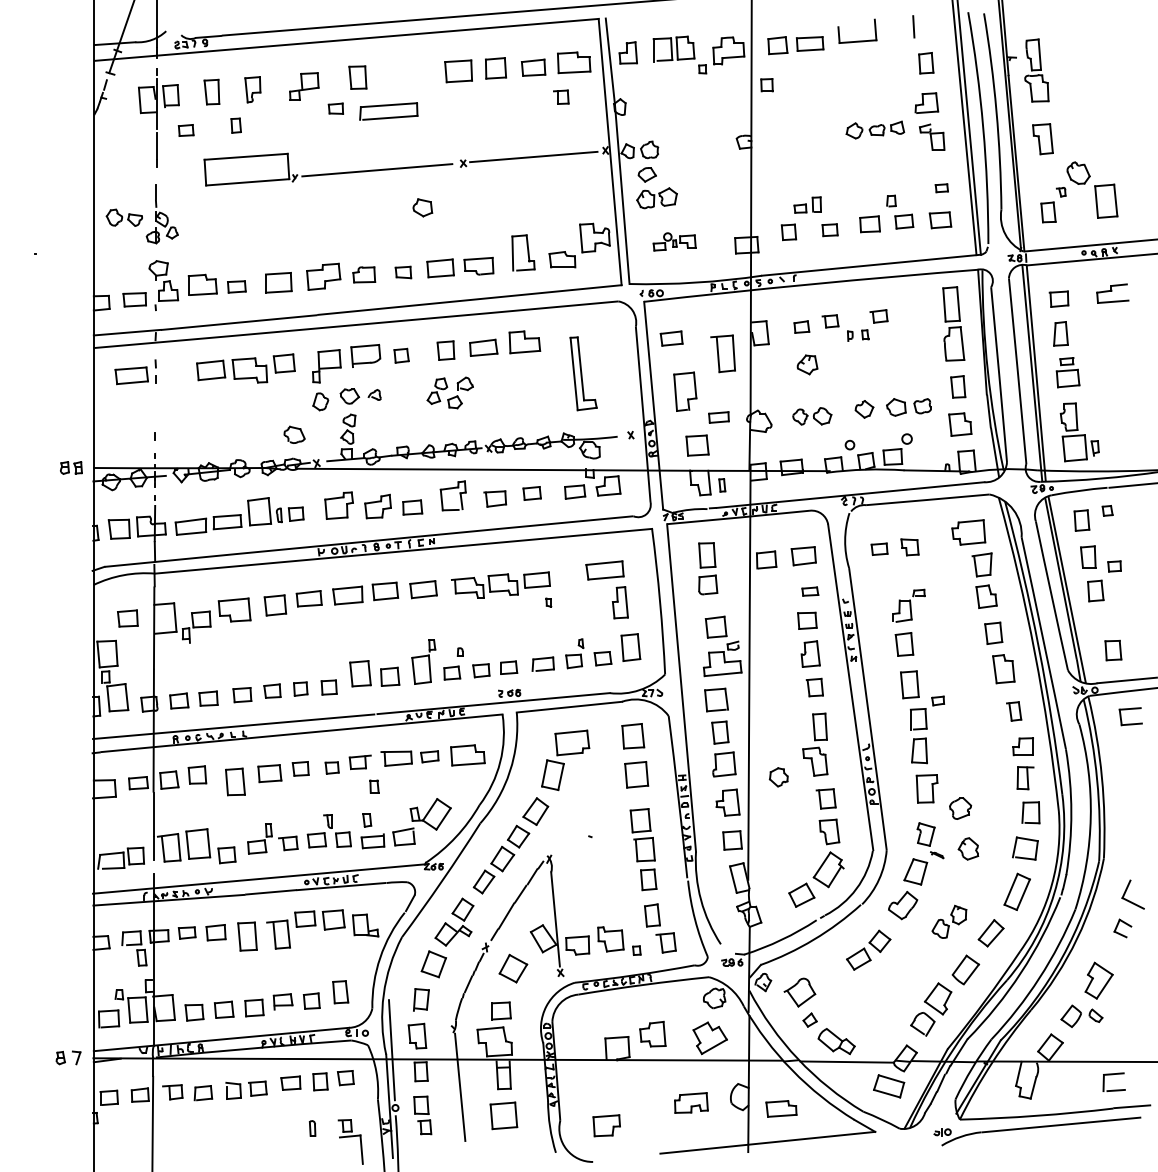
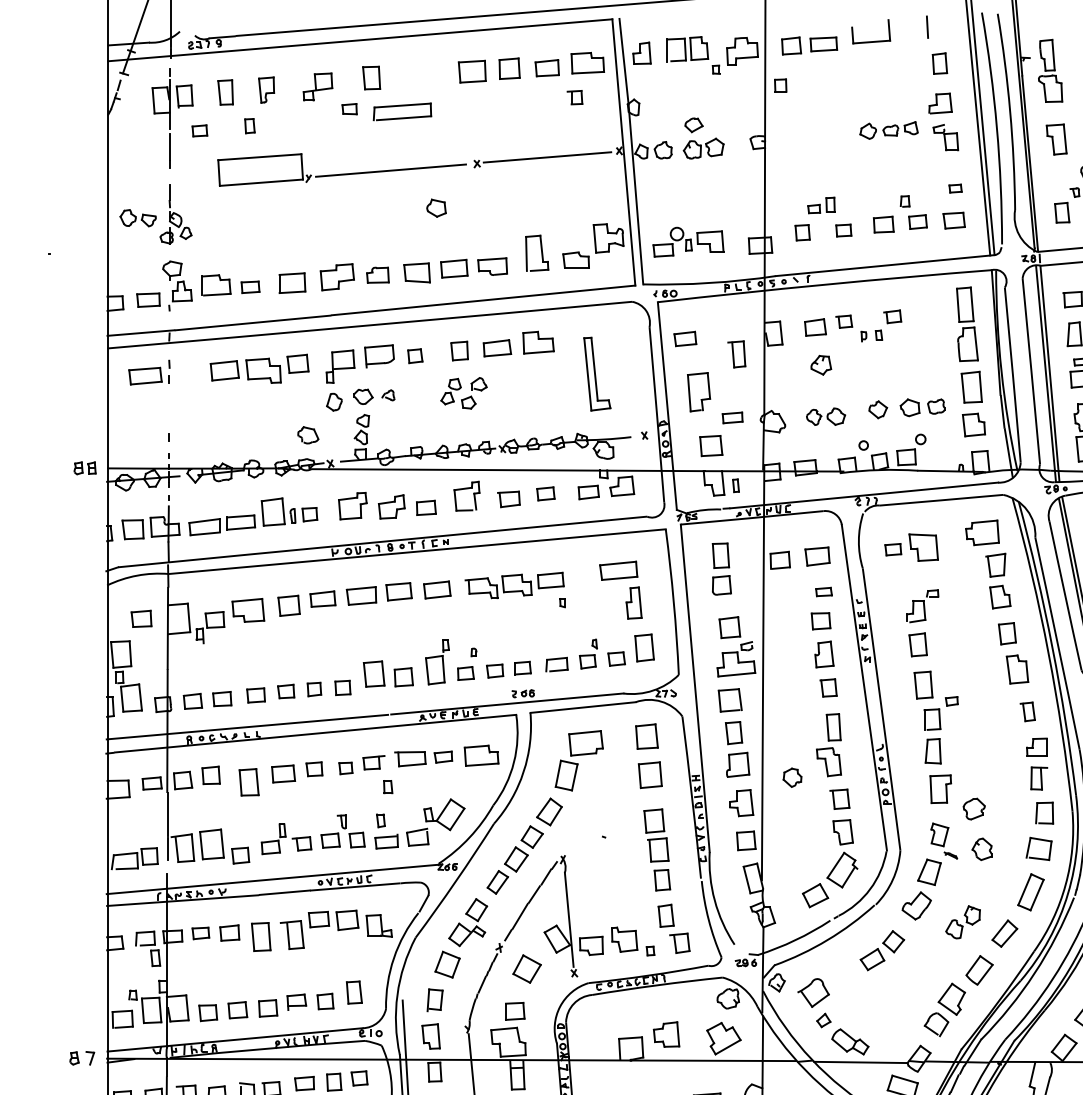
part: (656, 188) -> (703, 138), moved
part: (674, 241) -> (688, 241), size x1.67
part: (403, 272) -> (417, 272), size x1.67
part: (801, 326) -> (815, 326), size x1.43
part: (722, 354) -> (736, 354), size x0.71
part: (958, 386) -> (972, 386), size x1.43
part: (909, 547) -> (923, 547), size x1.67

